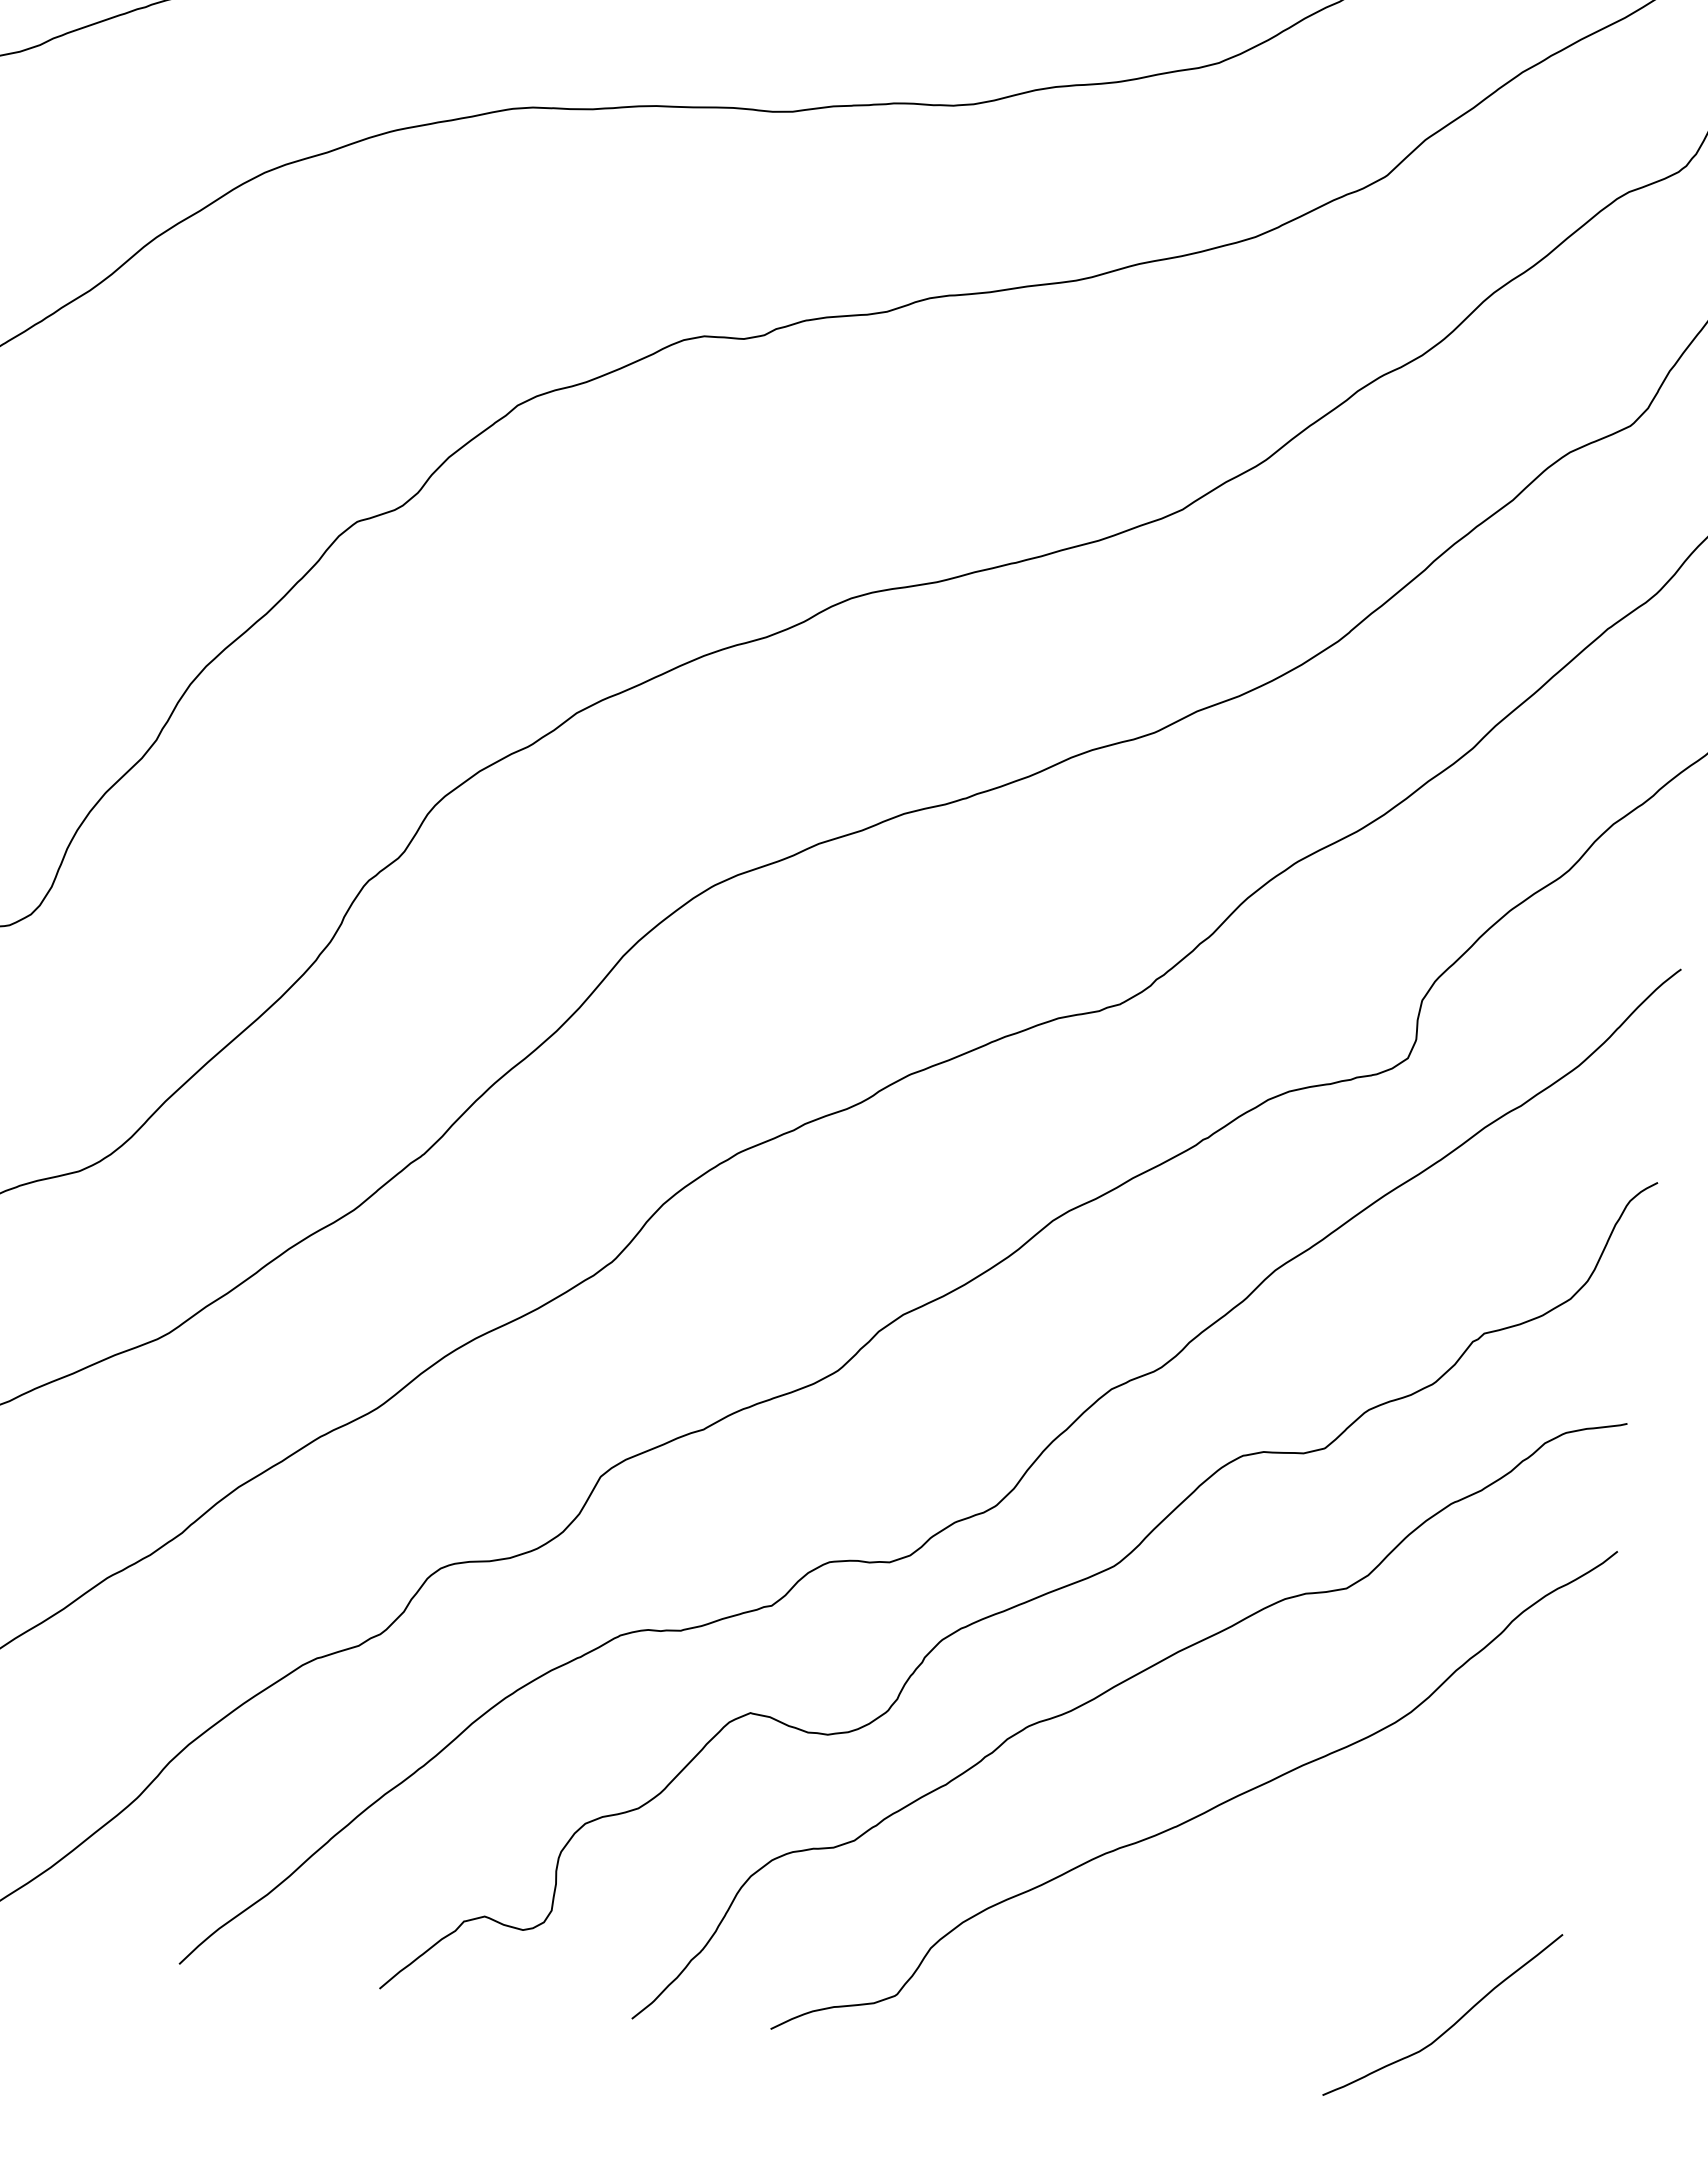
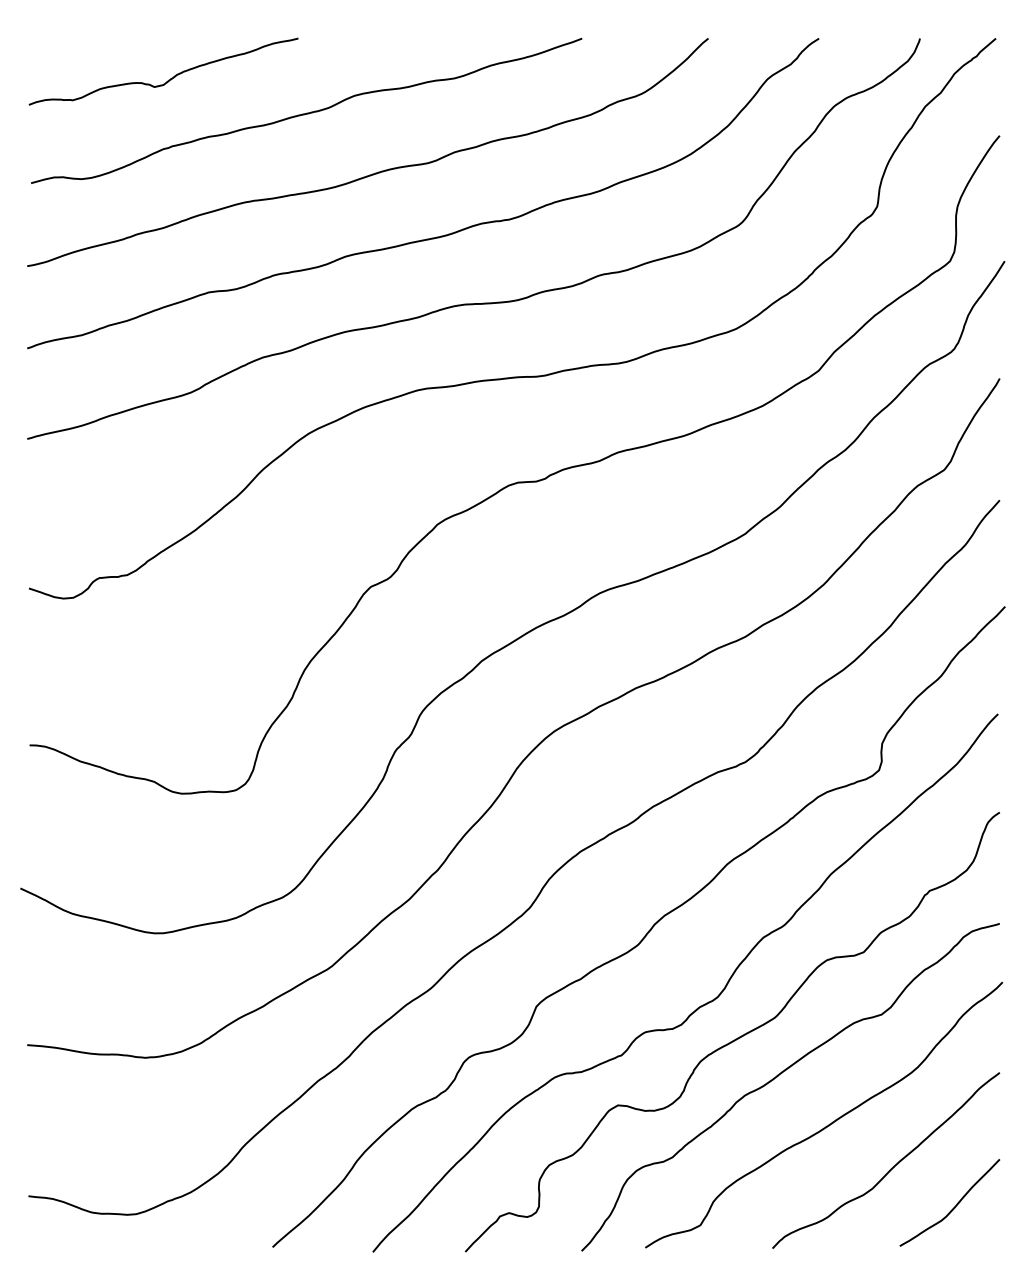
curve: (1328, 1920) -> (892, 1166), added

